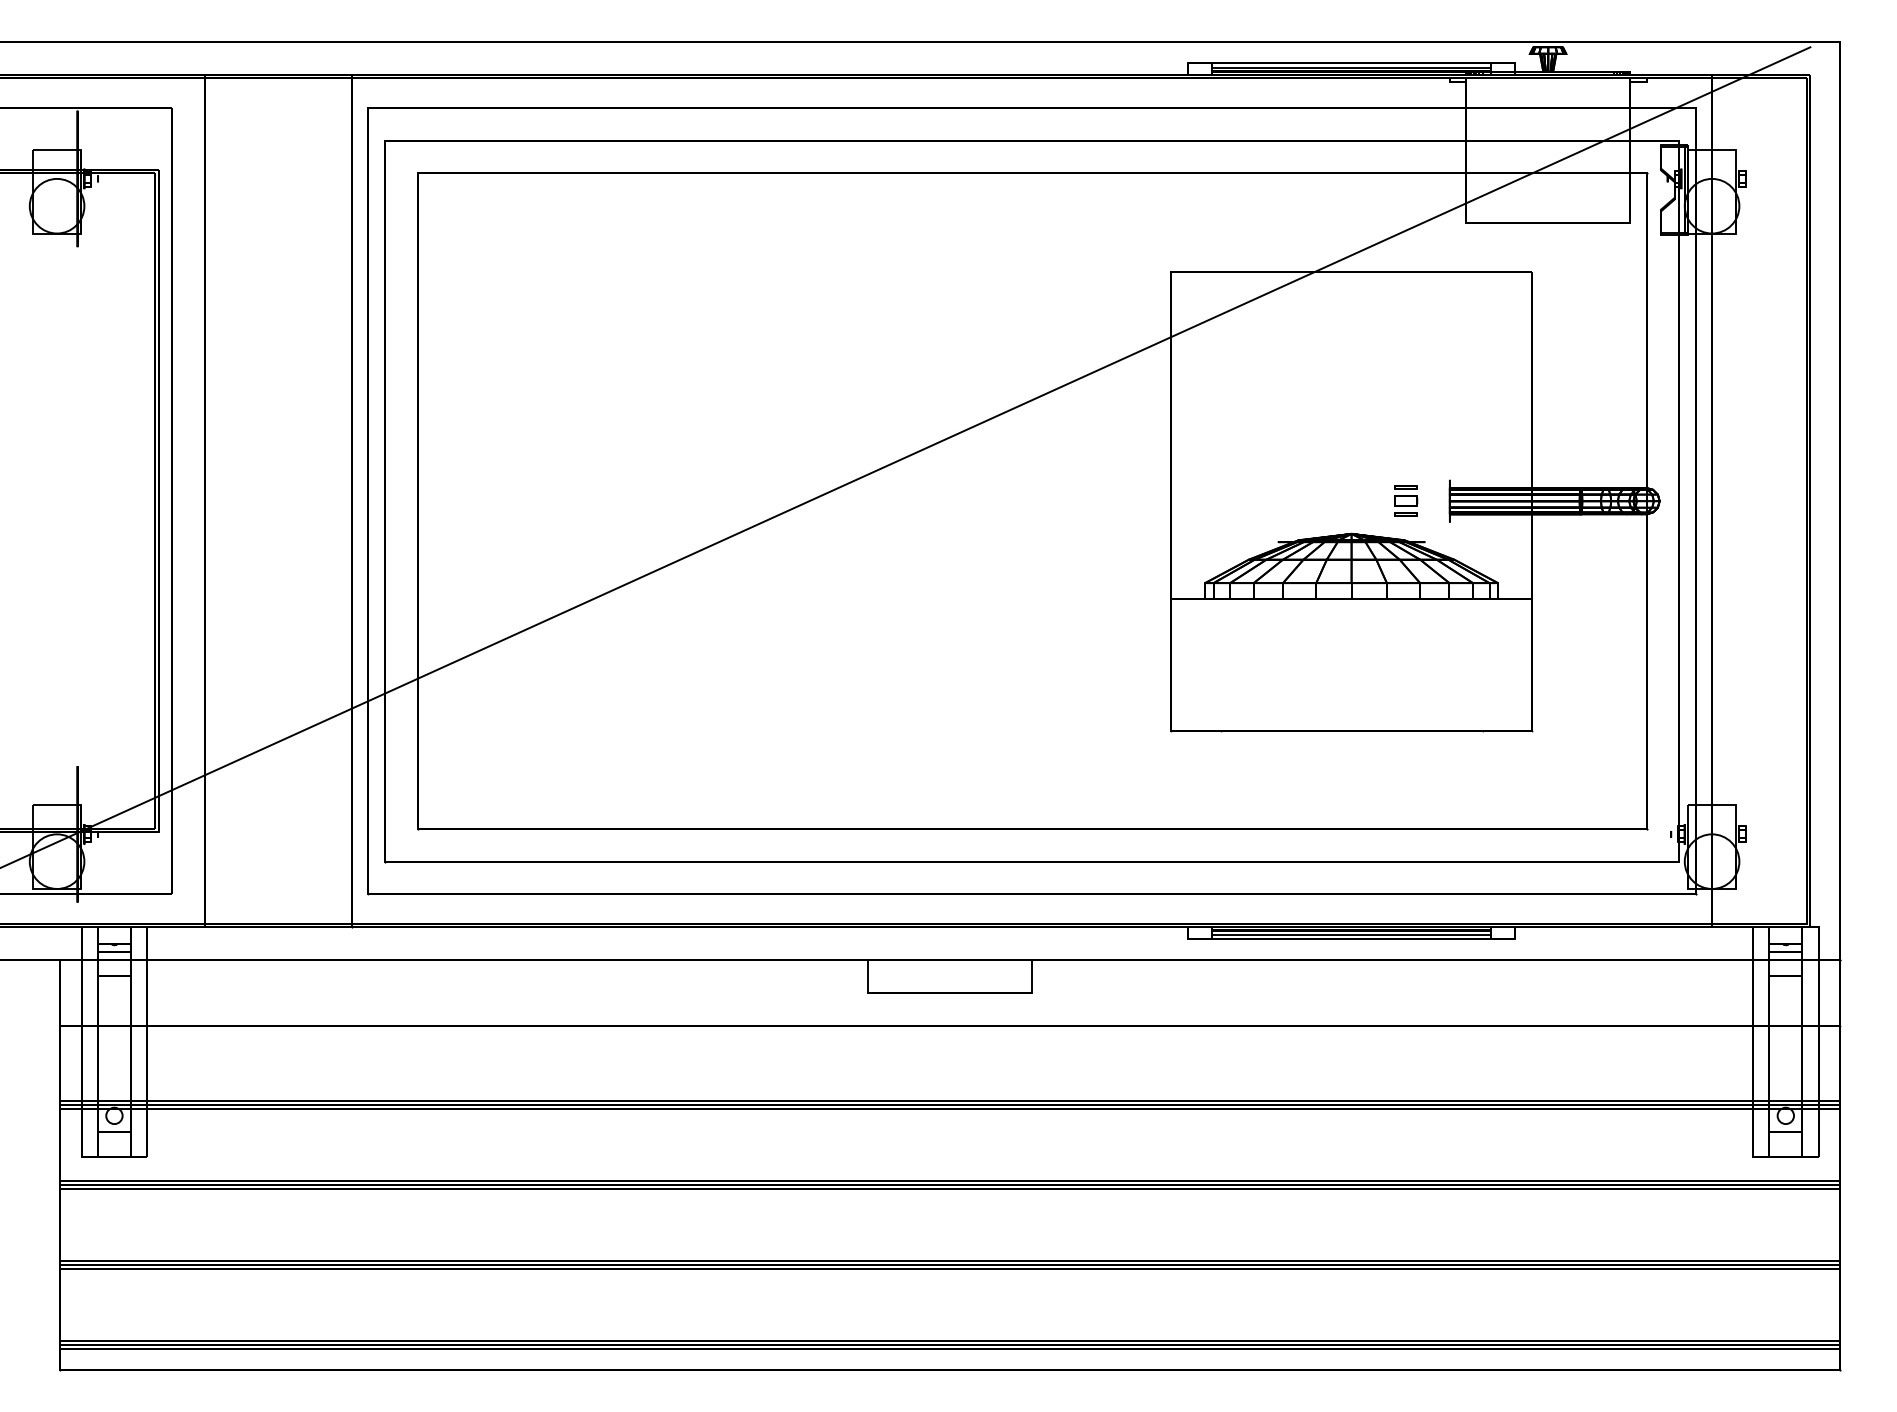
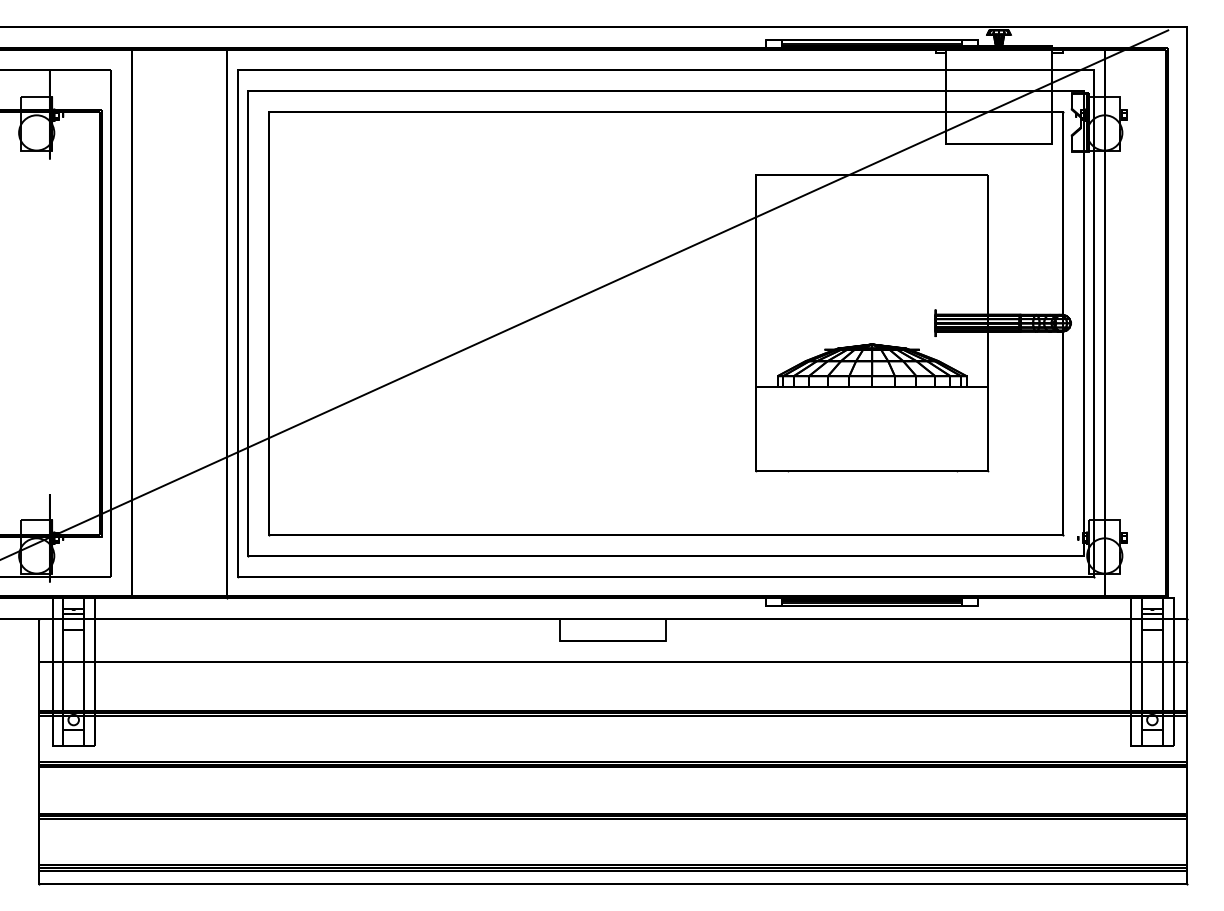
part: (1406, 501) -> (907, 323), removed

